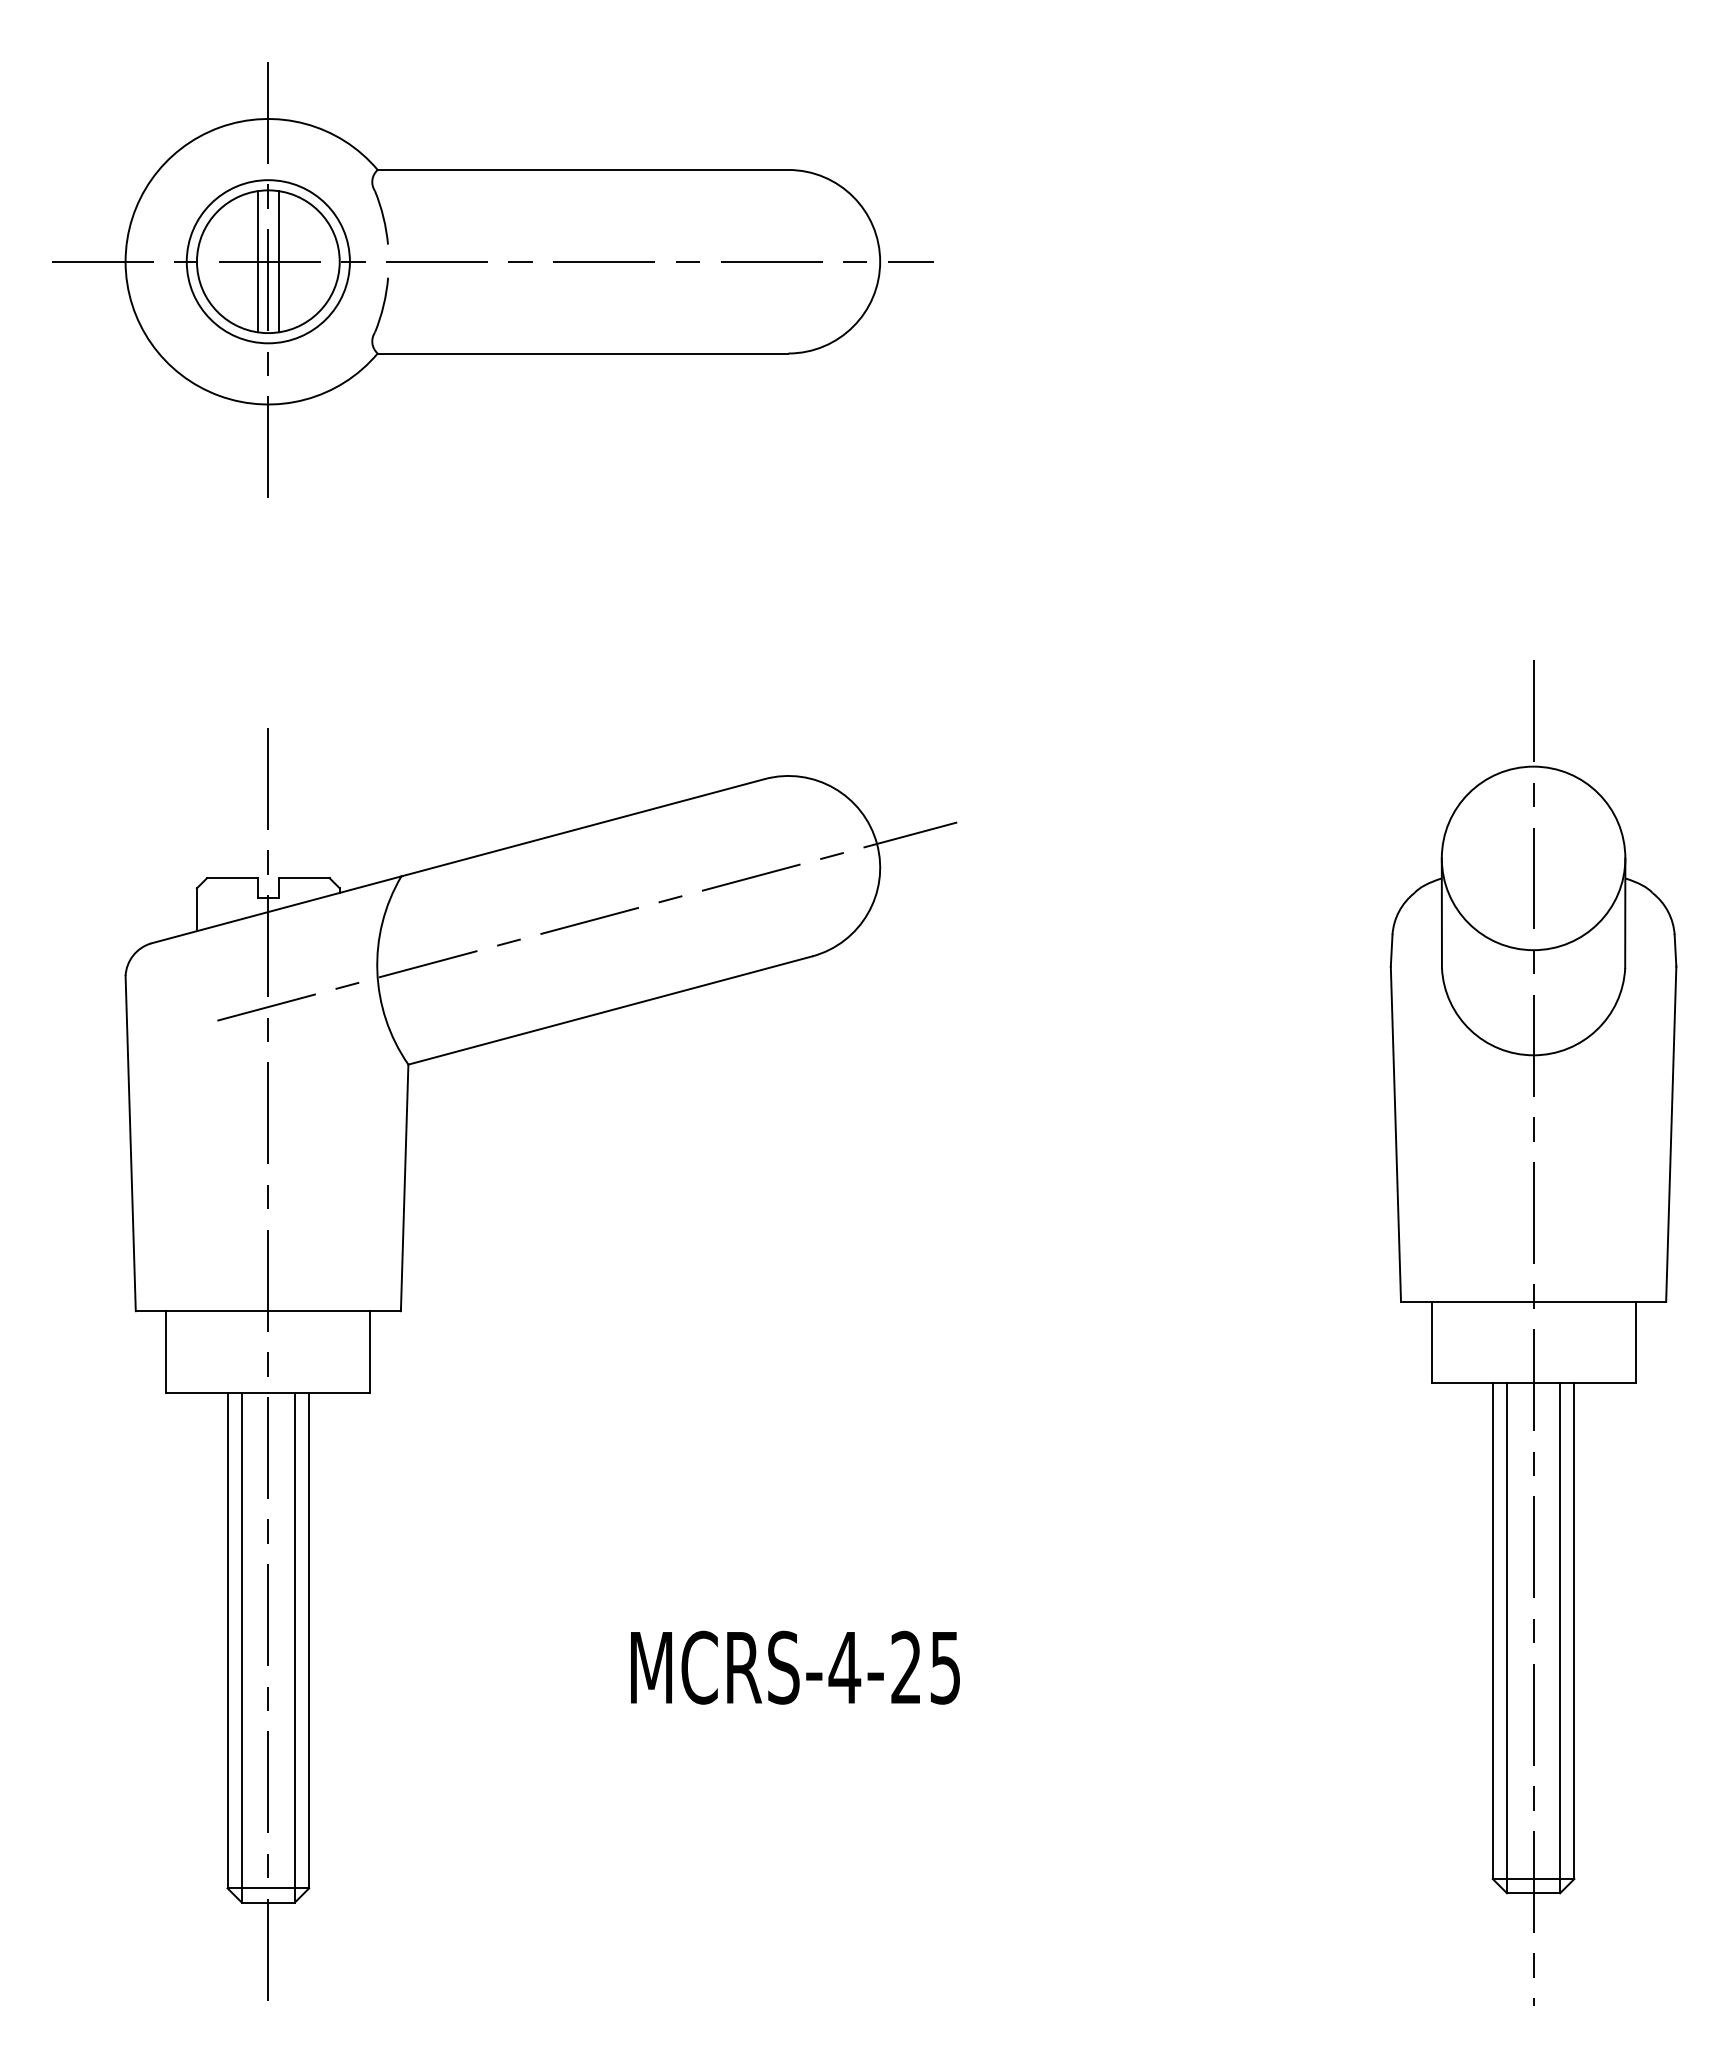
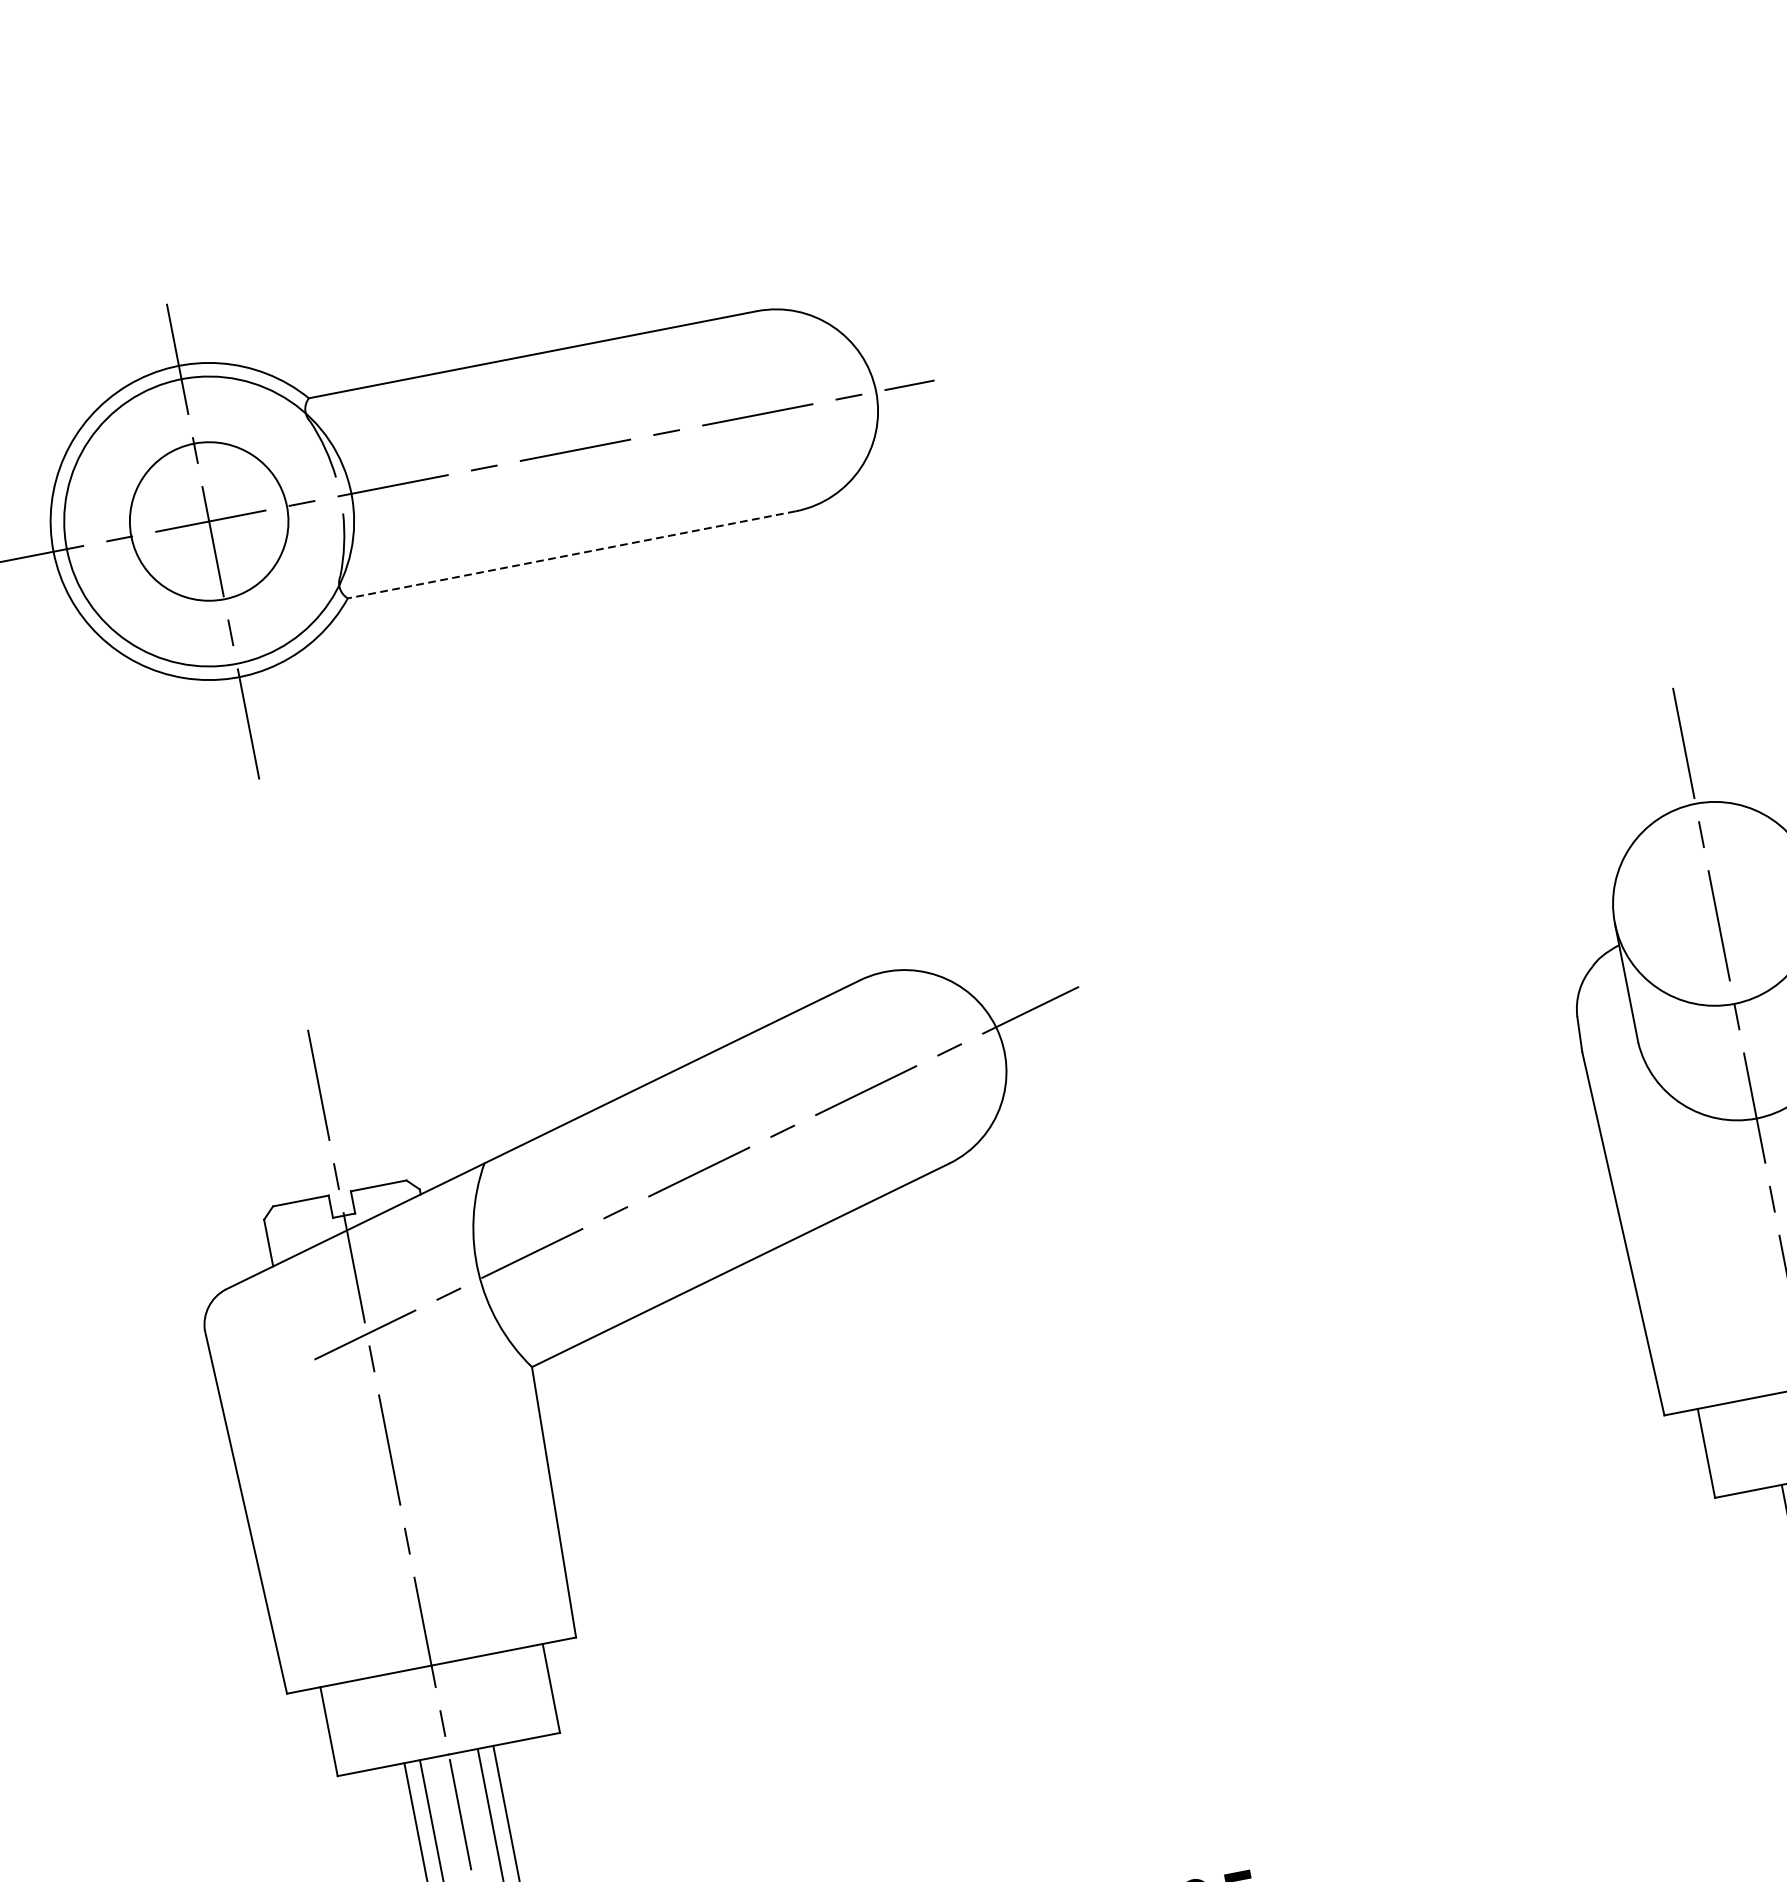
line: (258, 261) -> (198, 523), removed
circle: (267, 261) -> (208, 521), size x1.6
line: (278, 261) -> (220, 519), removed
line: (582, 353) -> (571, 554), solid -> dashed

